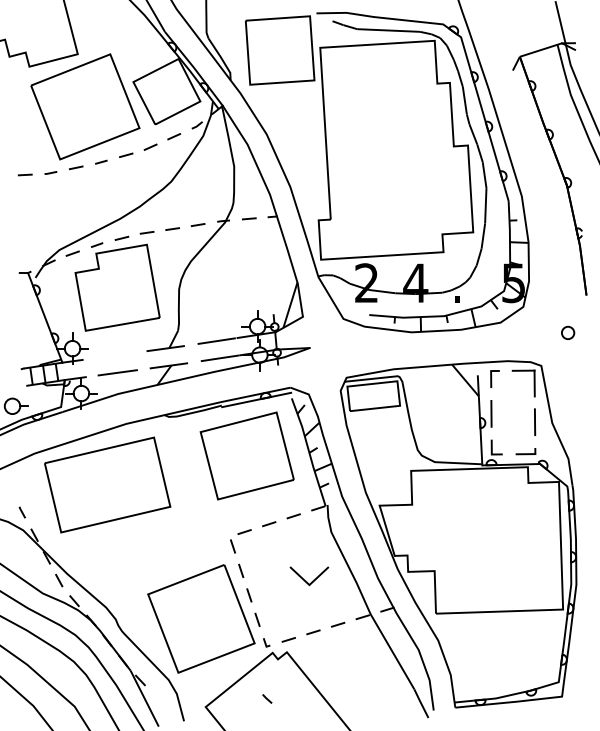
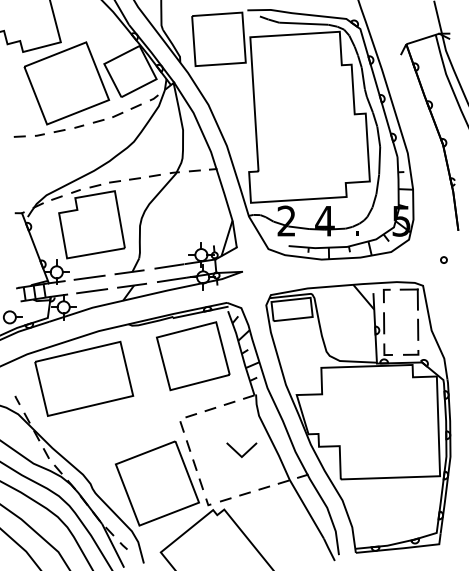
circle: (567, 332) -> (443, 259), size x0.62
line: (114, 355) -> (89, 277), added
line: (267, 698) -> (123, 545), moved

